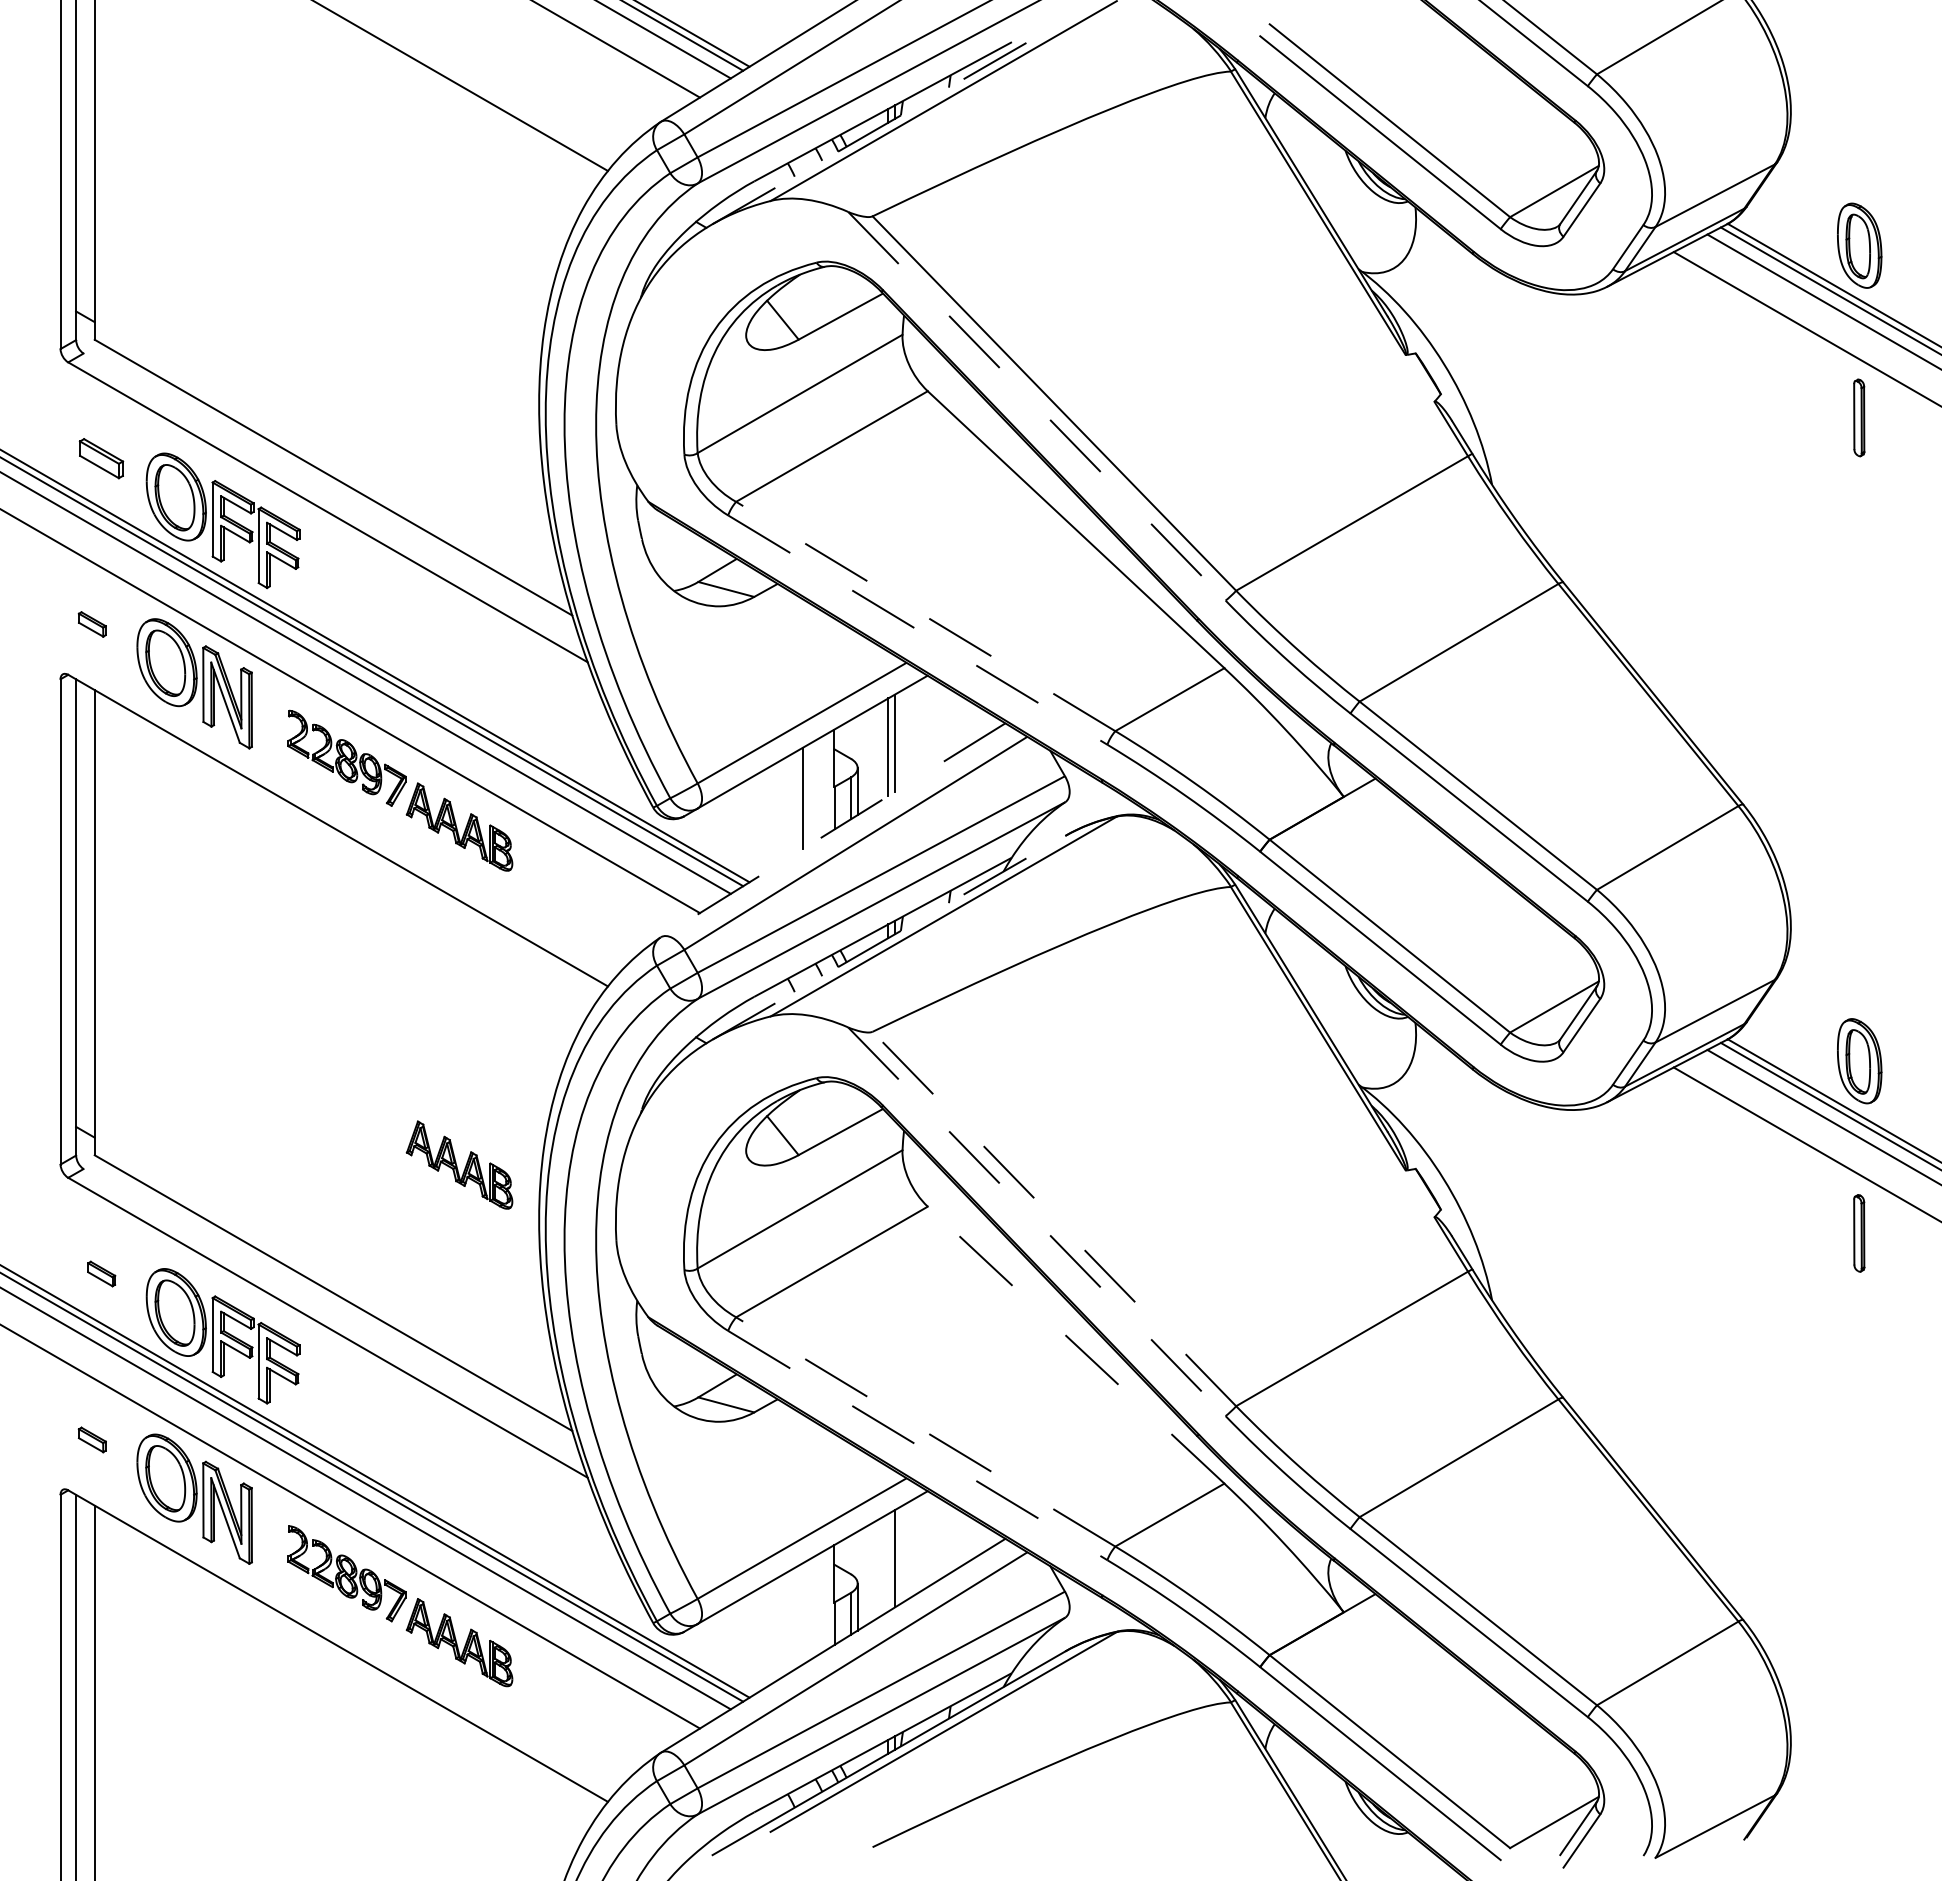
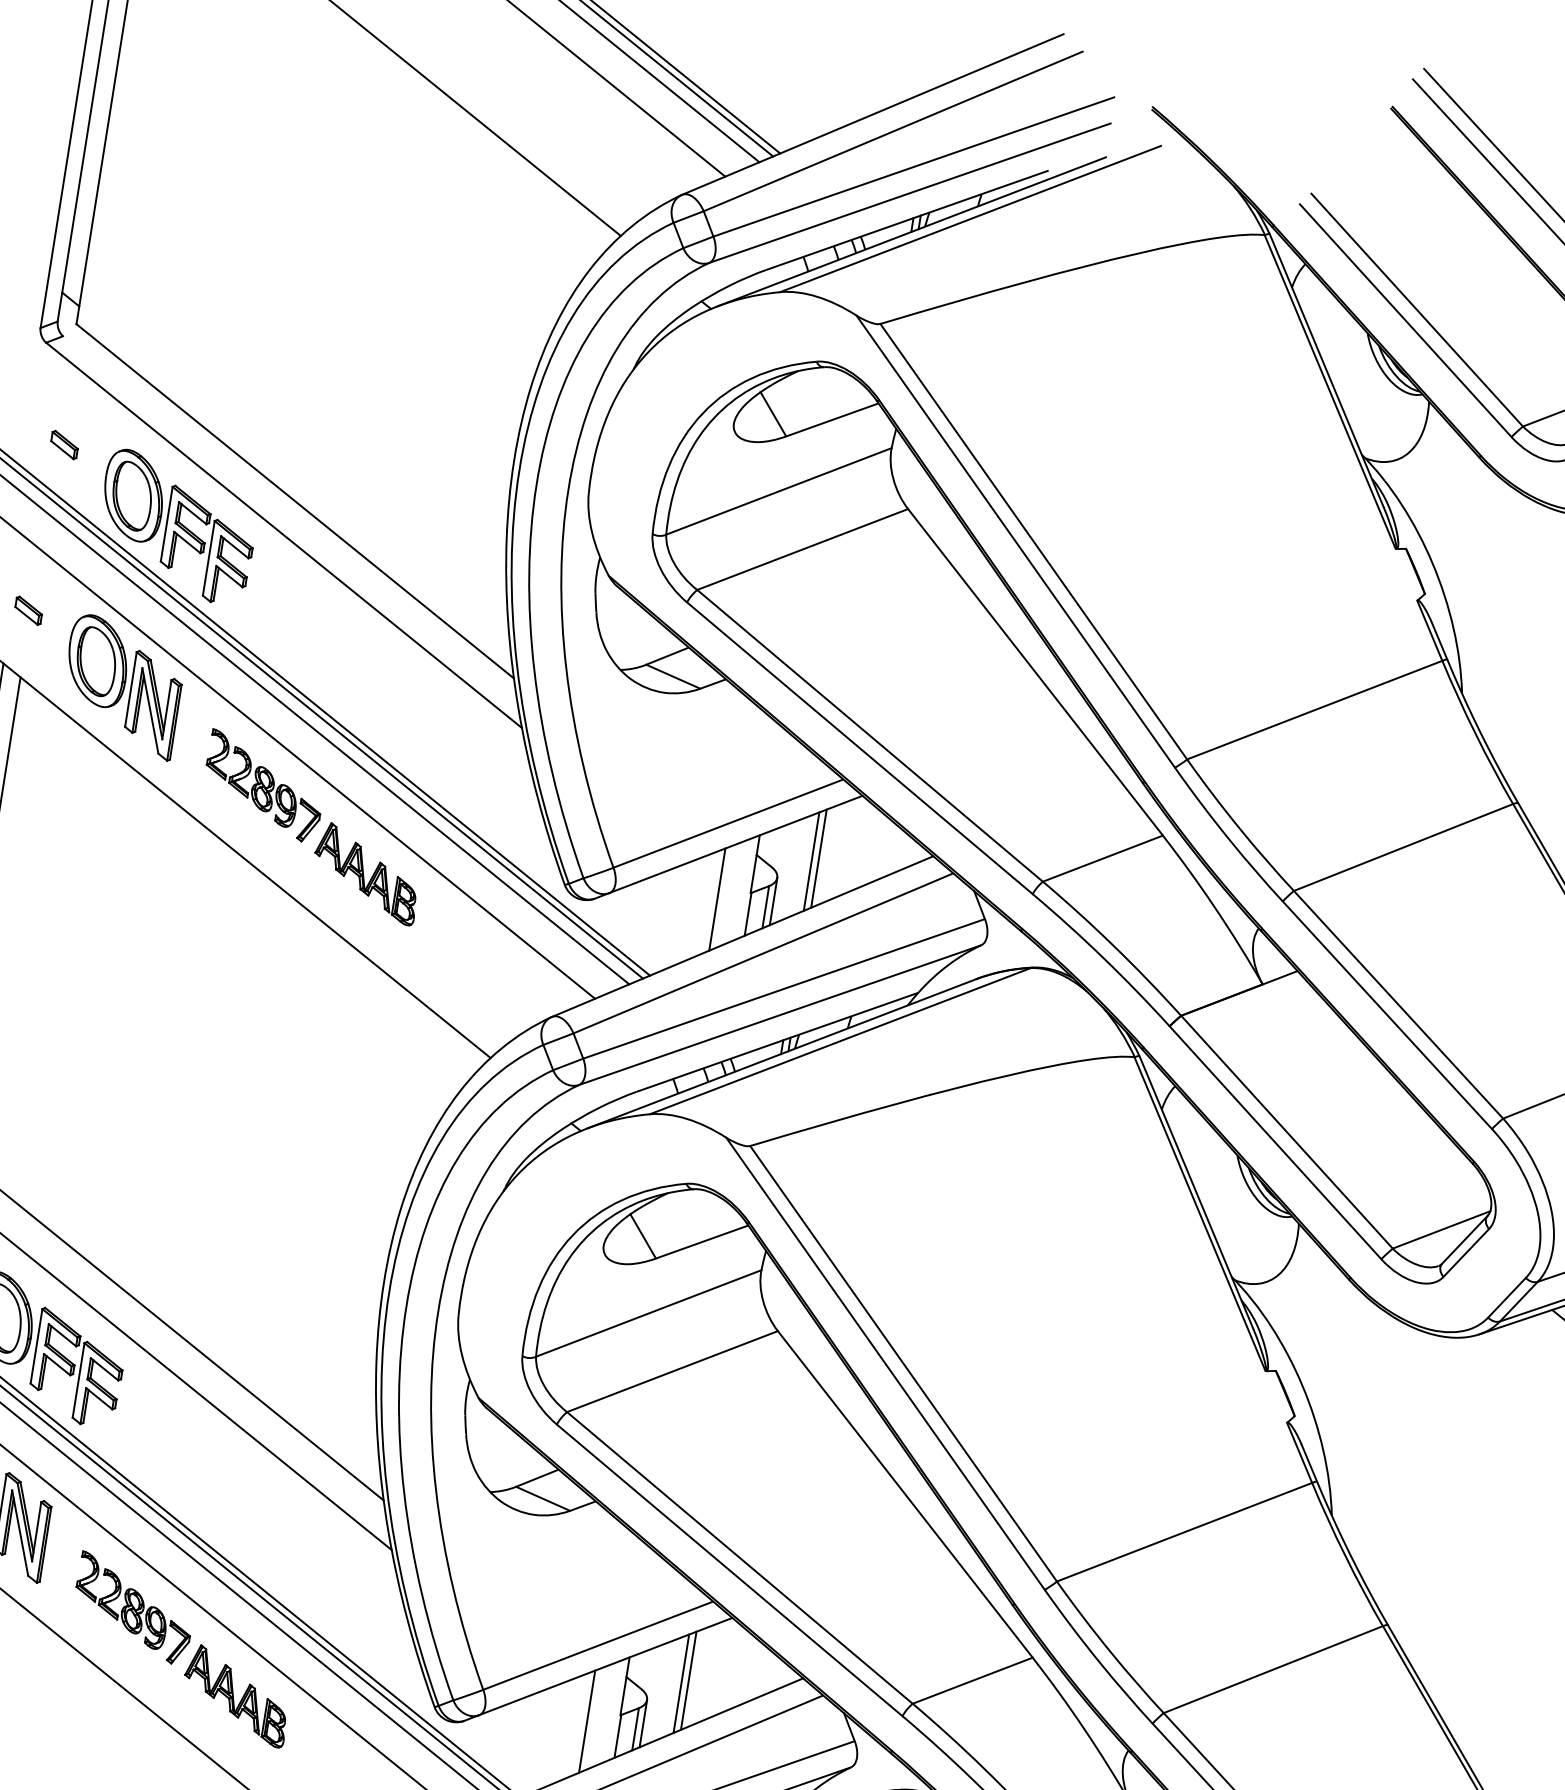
line: (888, 122) -> (911, 231), dashed -> solid
line: (1036, 406) -> (1015, 541), dashed -> solid
part: (101, 458) -> (64, 444), size x0.62
line: (925, 616) -> (869, 735), dashed -> solid
line: (917, 630) -> (859, 748), dashed -> solid
line: (833, 830) -> (742, 936), dashed -> solid
line: (888, 937) -> (781, 1053), dashed -> solid
part: (459, 1164) -> (312, 1213), removed
line: (1054, 1218) -> (903, 1363), dashed -> solid
line: (1036, 1221) -> (885, 1363), dashed -> solid
line: (1076, 1345) -> (905, 1494), dashed -> solid
line: (925, 1431) -> (739, 1557), dashed -> solid
line: (917, 1445) -> (729, 1570), dashed -> solid
line: (888, 1562) -> (681, 1683), added
line: (803, 1613) -> (587, 1721), added

